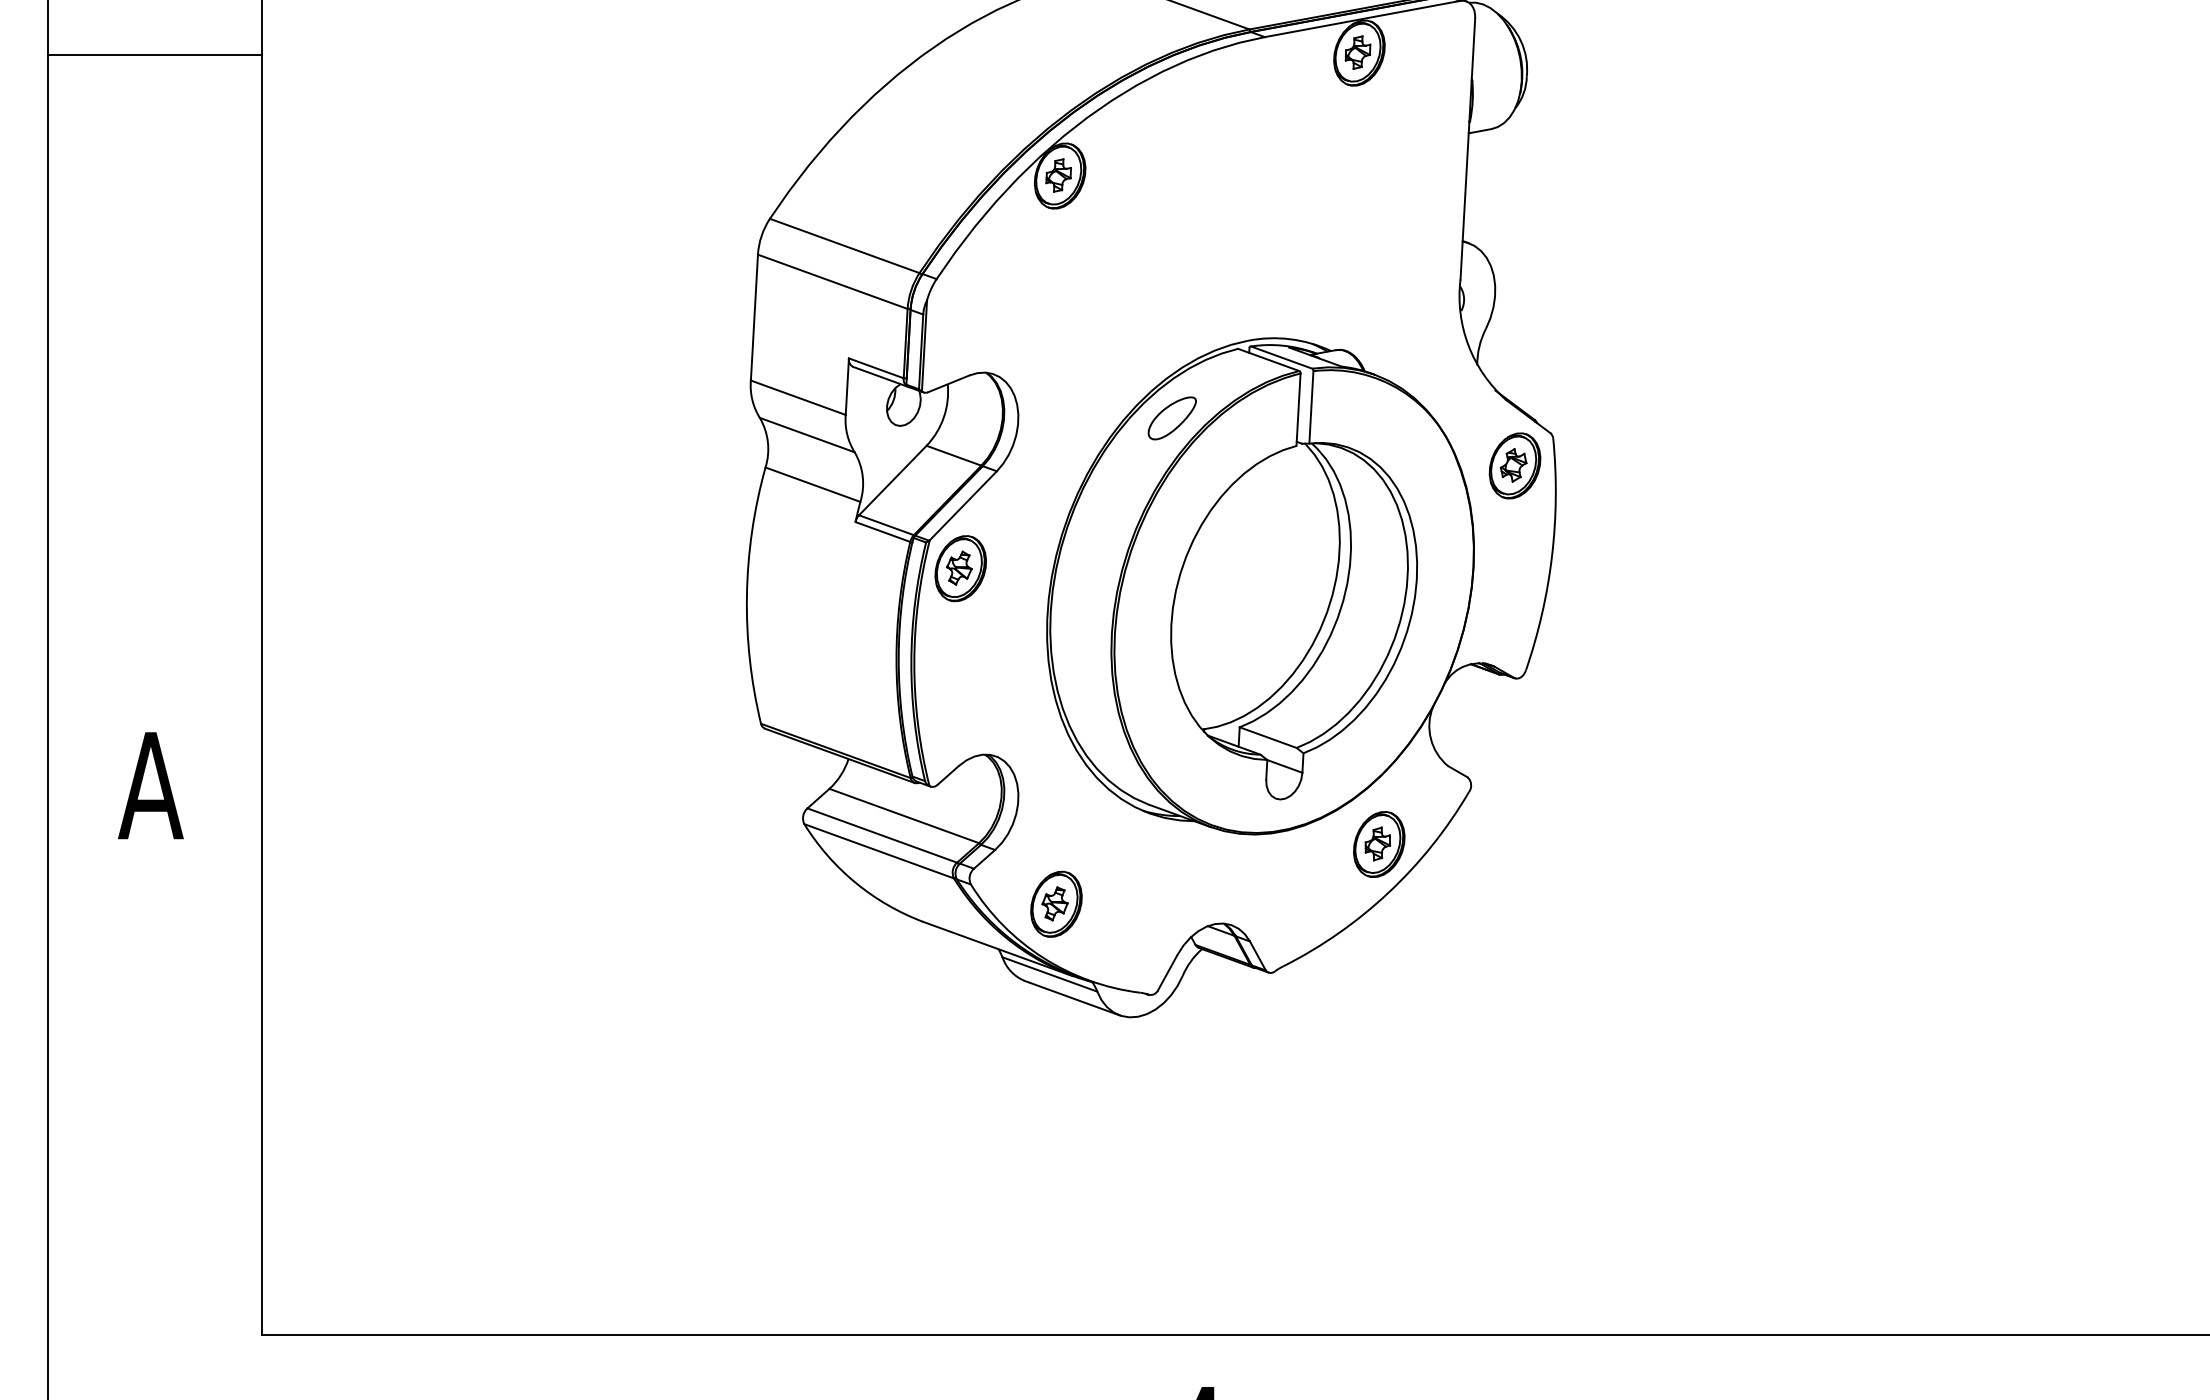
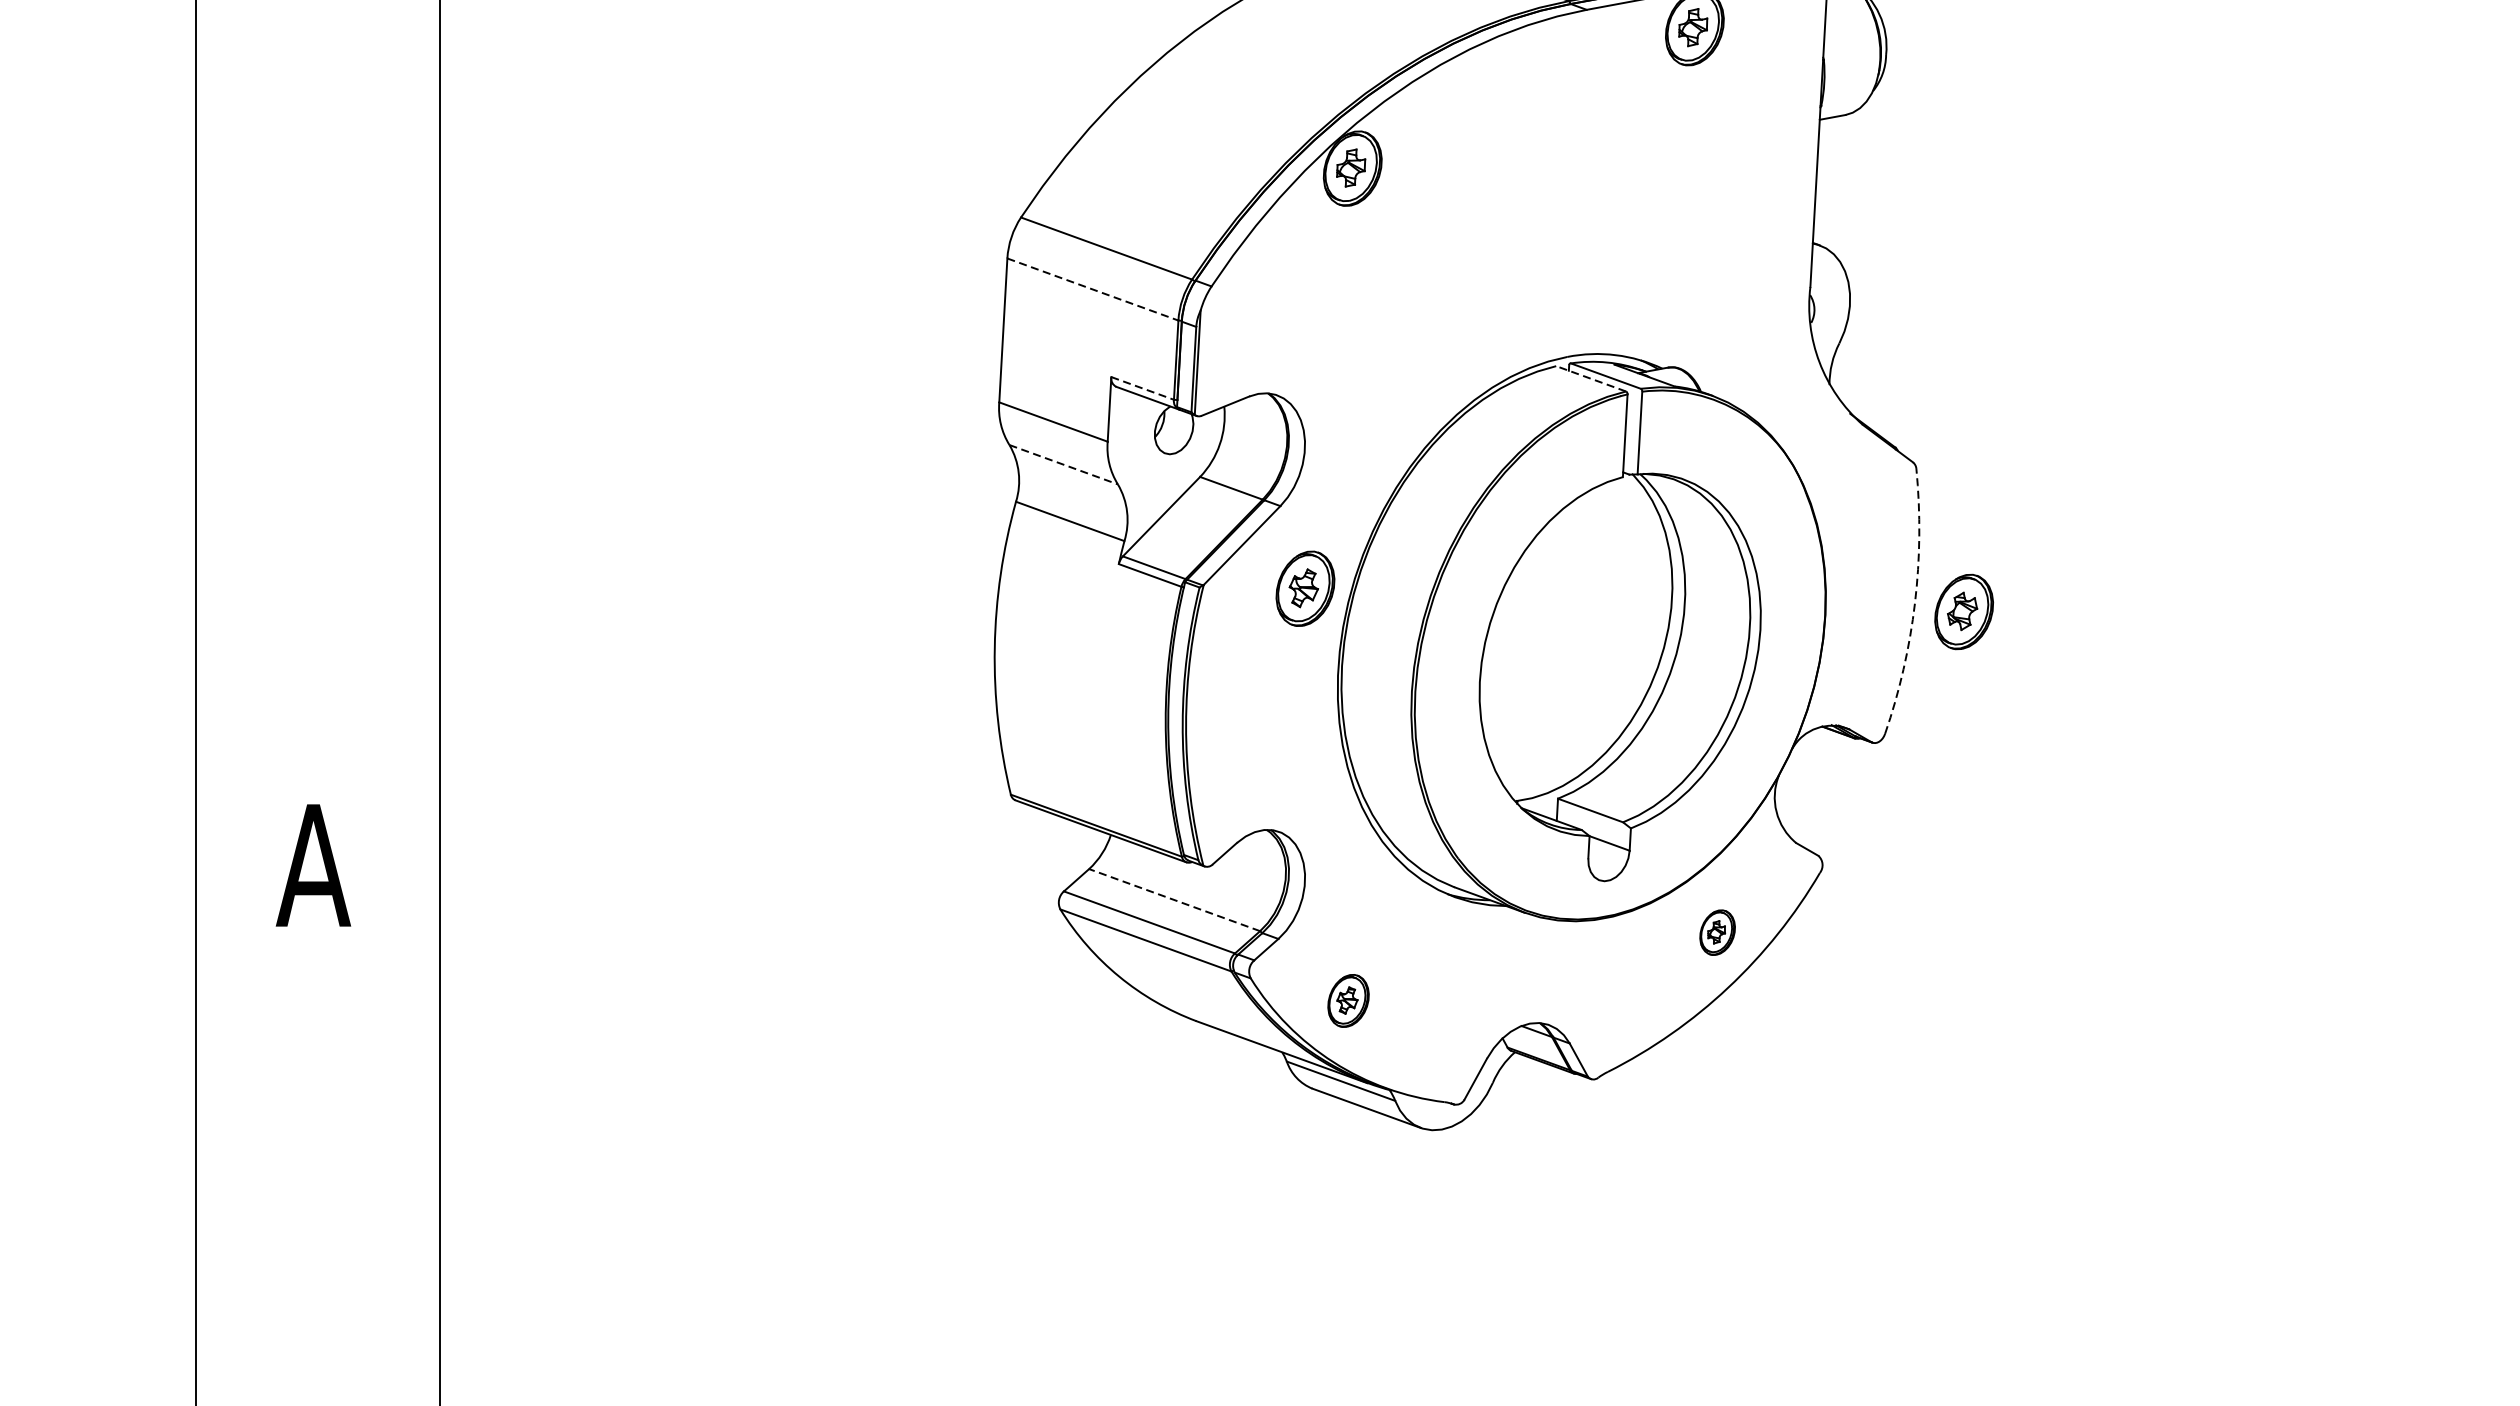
line: (154, 55) -> (317, 30), removed
line: (832, 281) -> (1092, 289), solid -> dashed
line: (1268, 359) -> (1590, 378), solid -> dashed
line: (876, 368) -> (1142, 388), solid -> dashed
part: (1171, 418) -> (1480, 445), removed
line: (807, 435) -> (1063, 465), solid -> dashed
part: (1514, 465) -> (1963, 611), moved
arc: (1552, 556) -> (1915, 603), solid -> dashed
part: (960, 568) -> (1305, 588), moved
line: (904, 816) -> (1174, 900), solid -> dashed
part: (1379, 844) -> (1717, 932), size x0.6
part: (1056, 903) -> (1348, 1000), size x0.7

